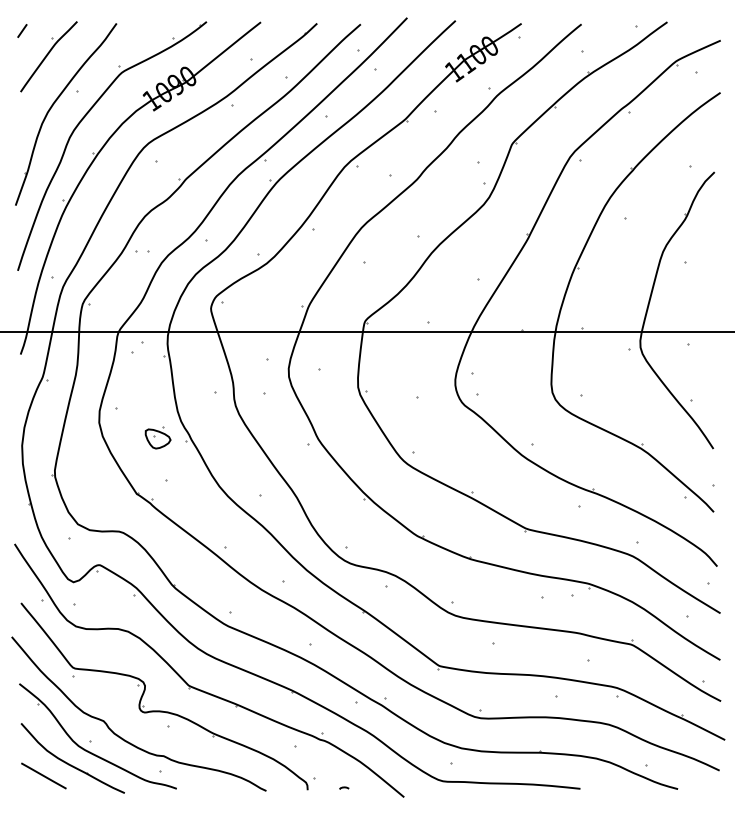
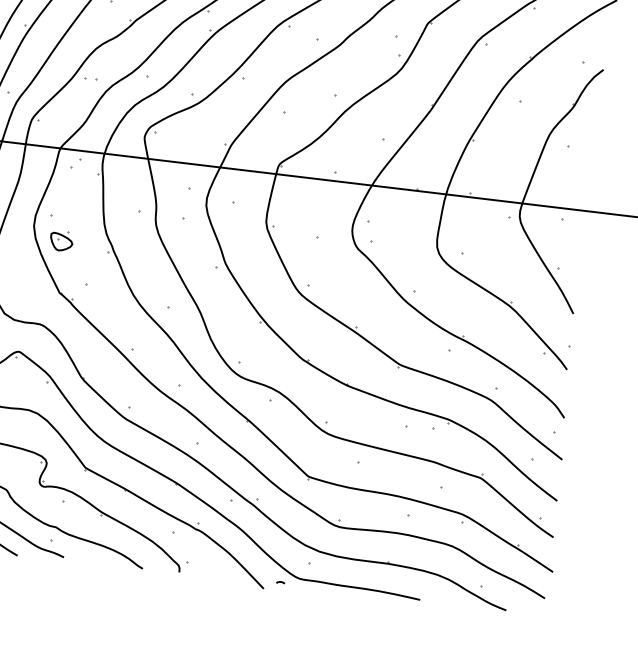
part: (157, 437) -> (61, 240), moved
curve: (344, 787) -> (280, 582), moved

